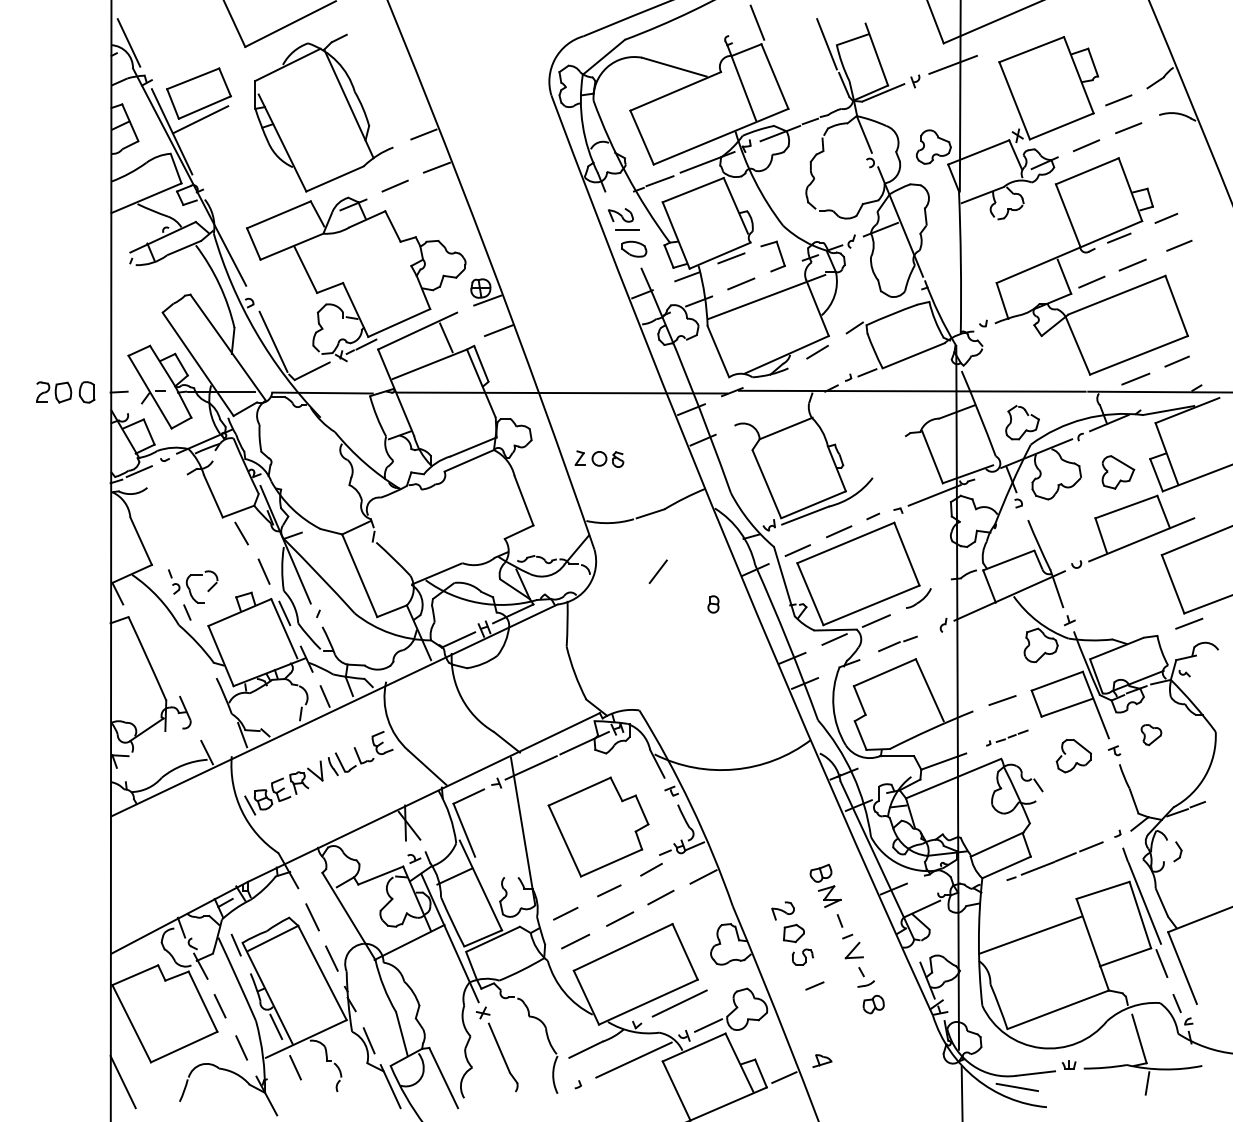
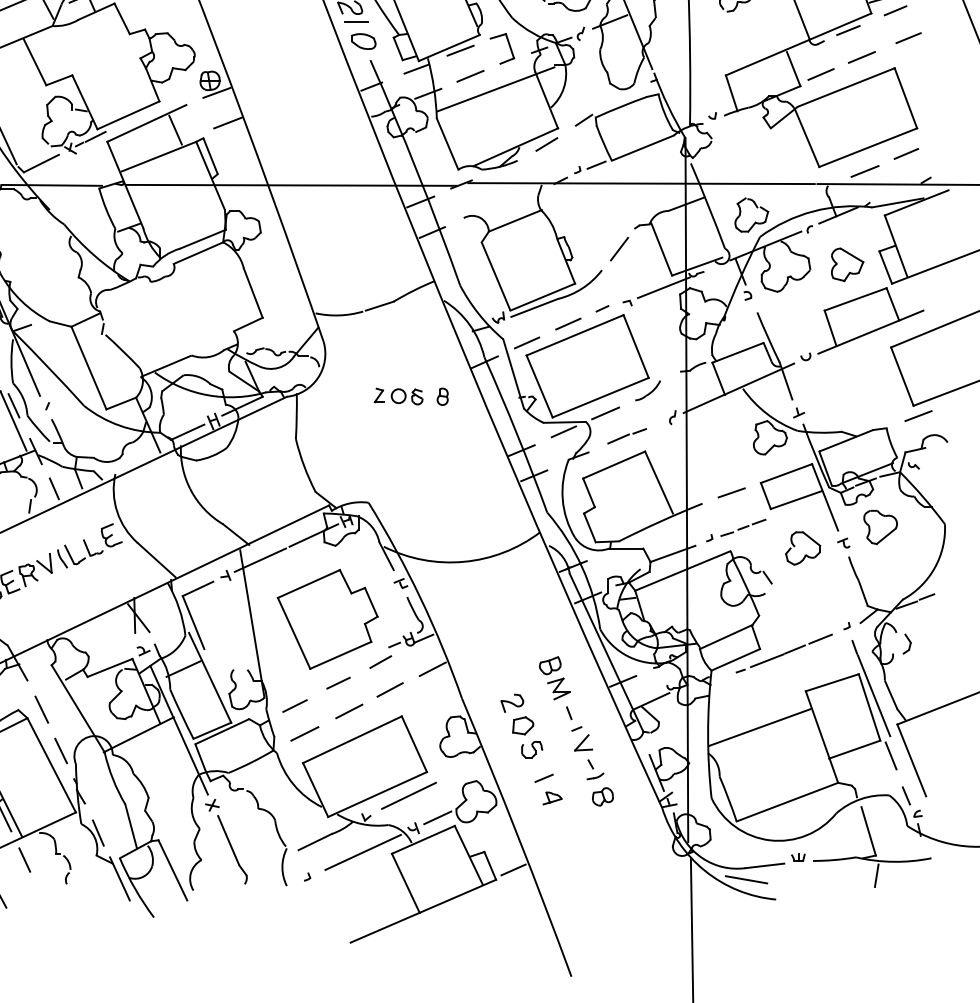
part: (599, 458) -> (398, 395), moved
line: (657, 571) -> (618, 248), moved
part: (1151, 734) -> (880, 526), size x1.67
part: (1007, 737) -> (736, 529), size x1.43
part: (822, 1060) -> (552, 797), moved

